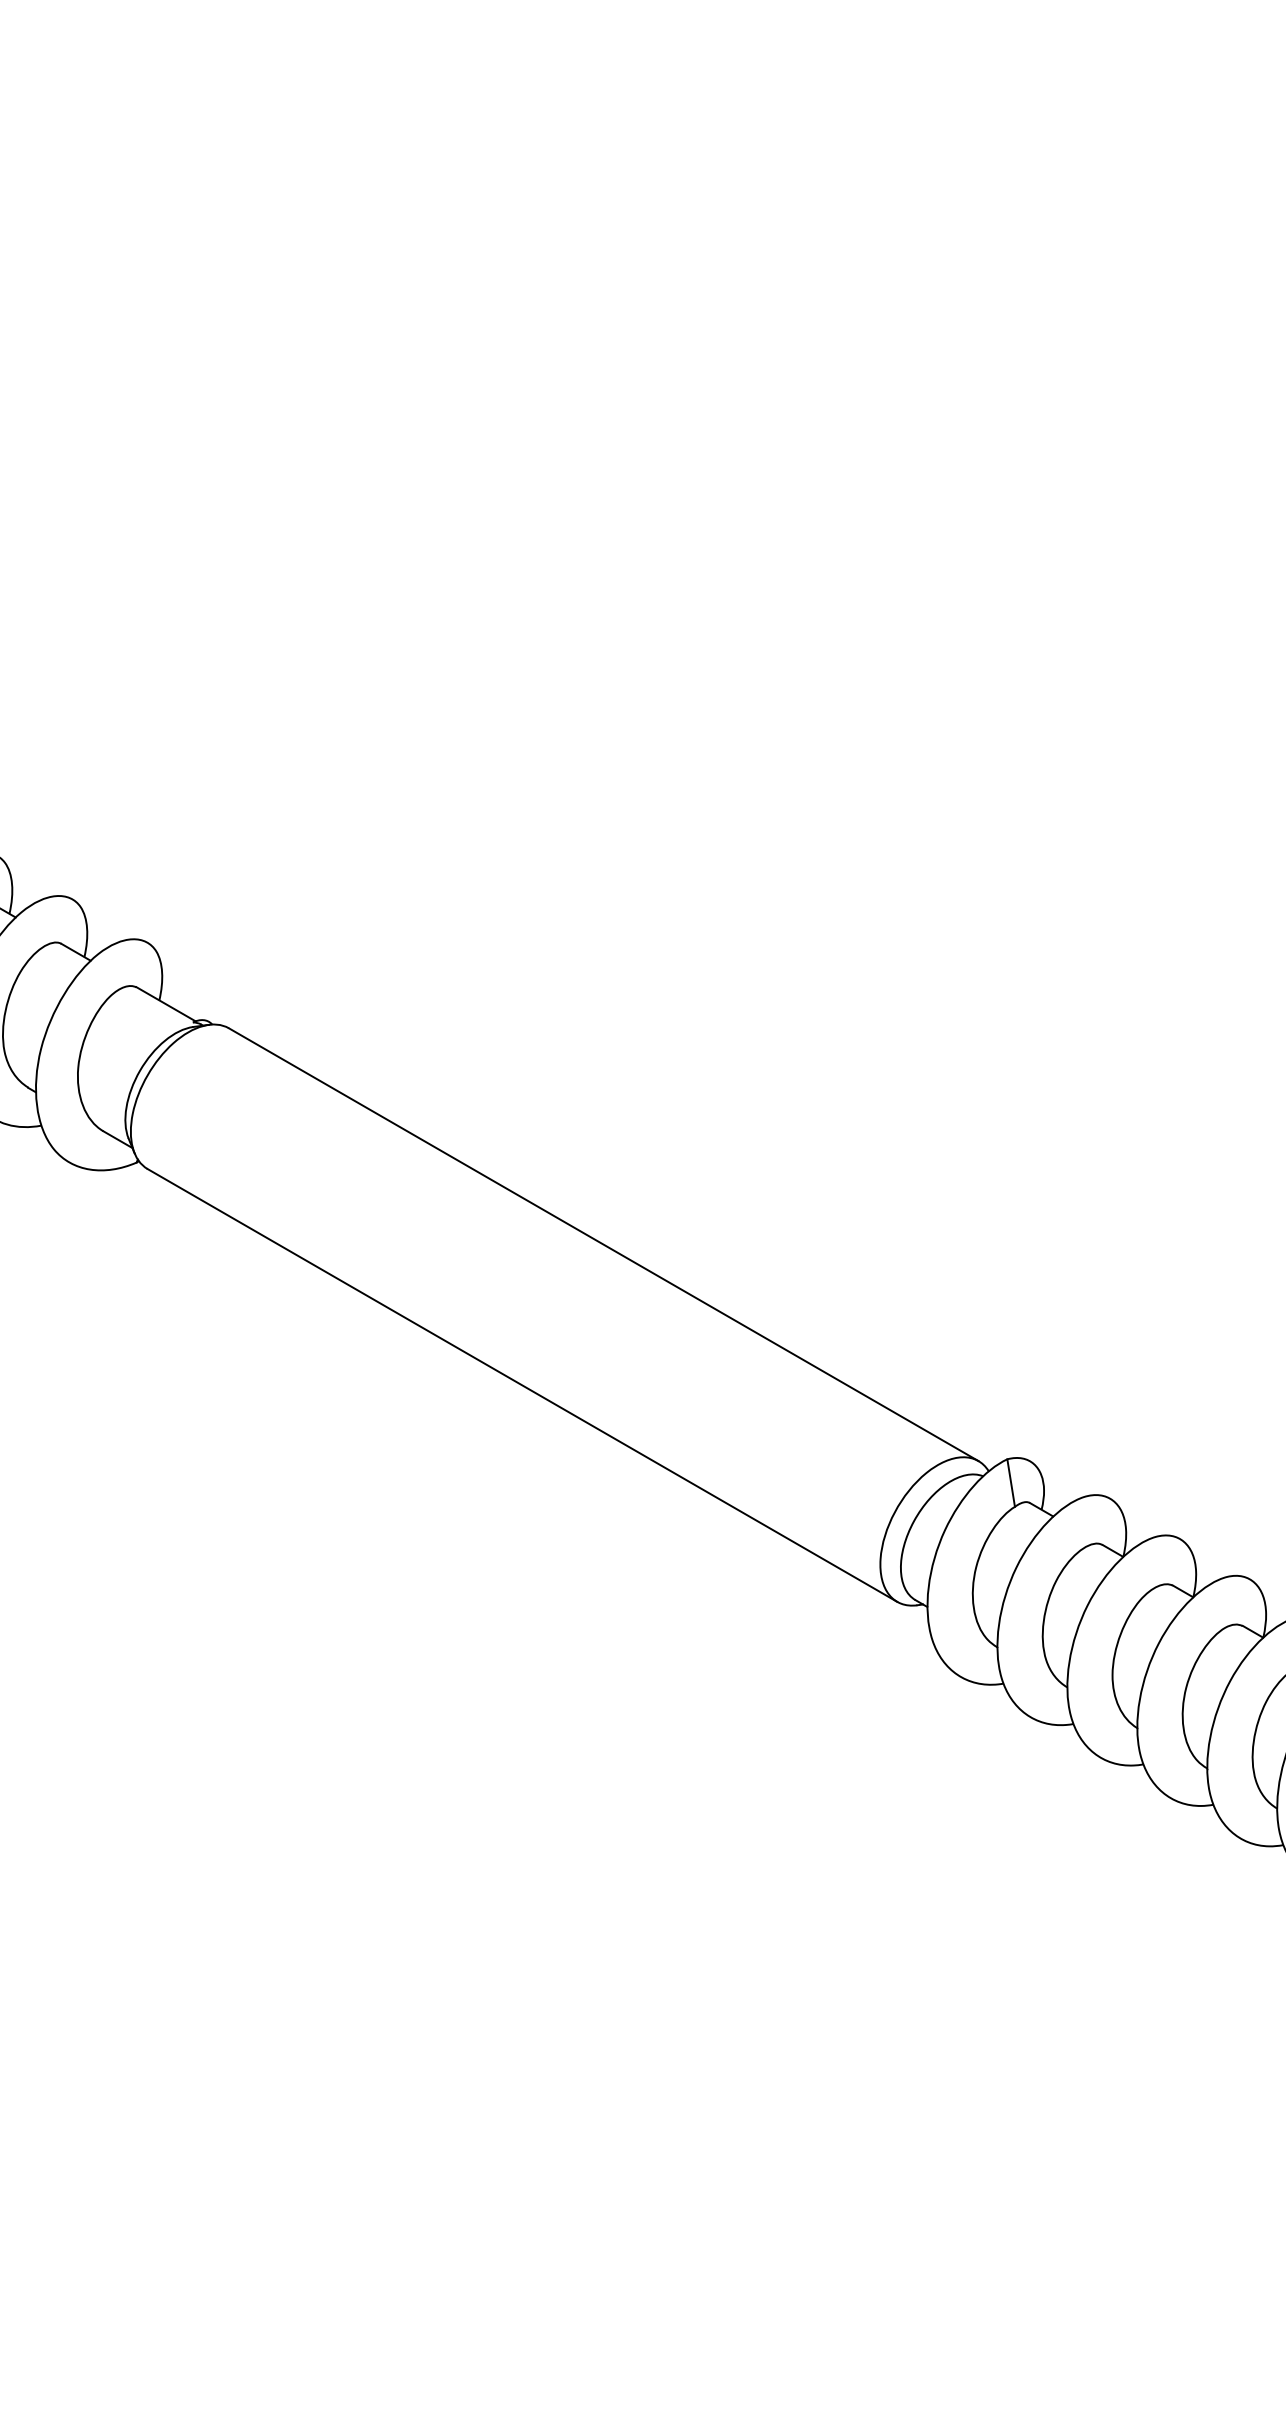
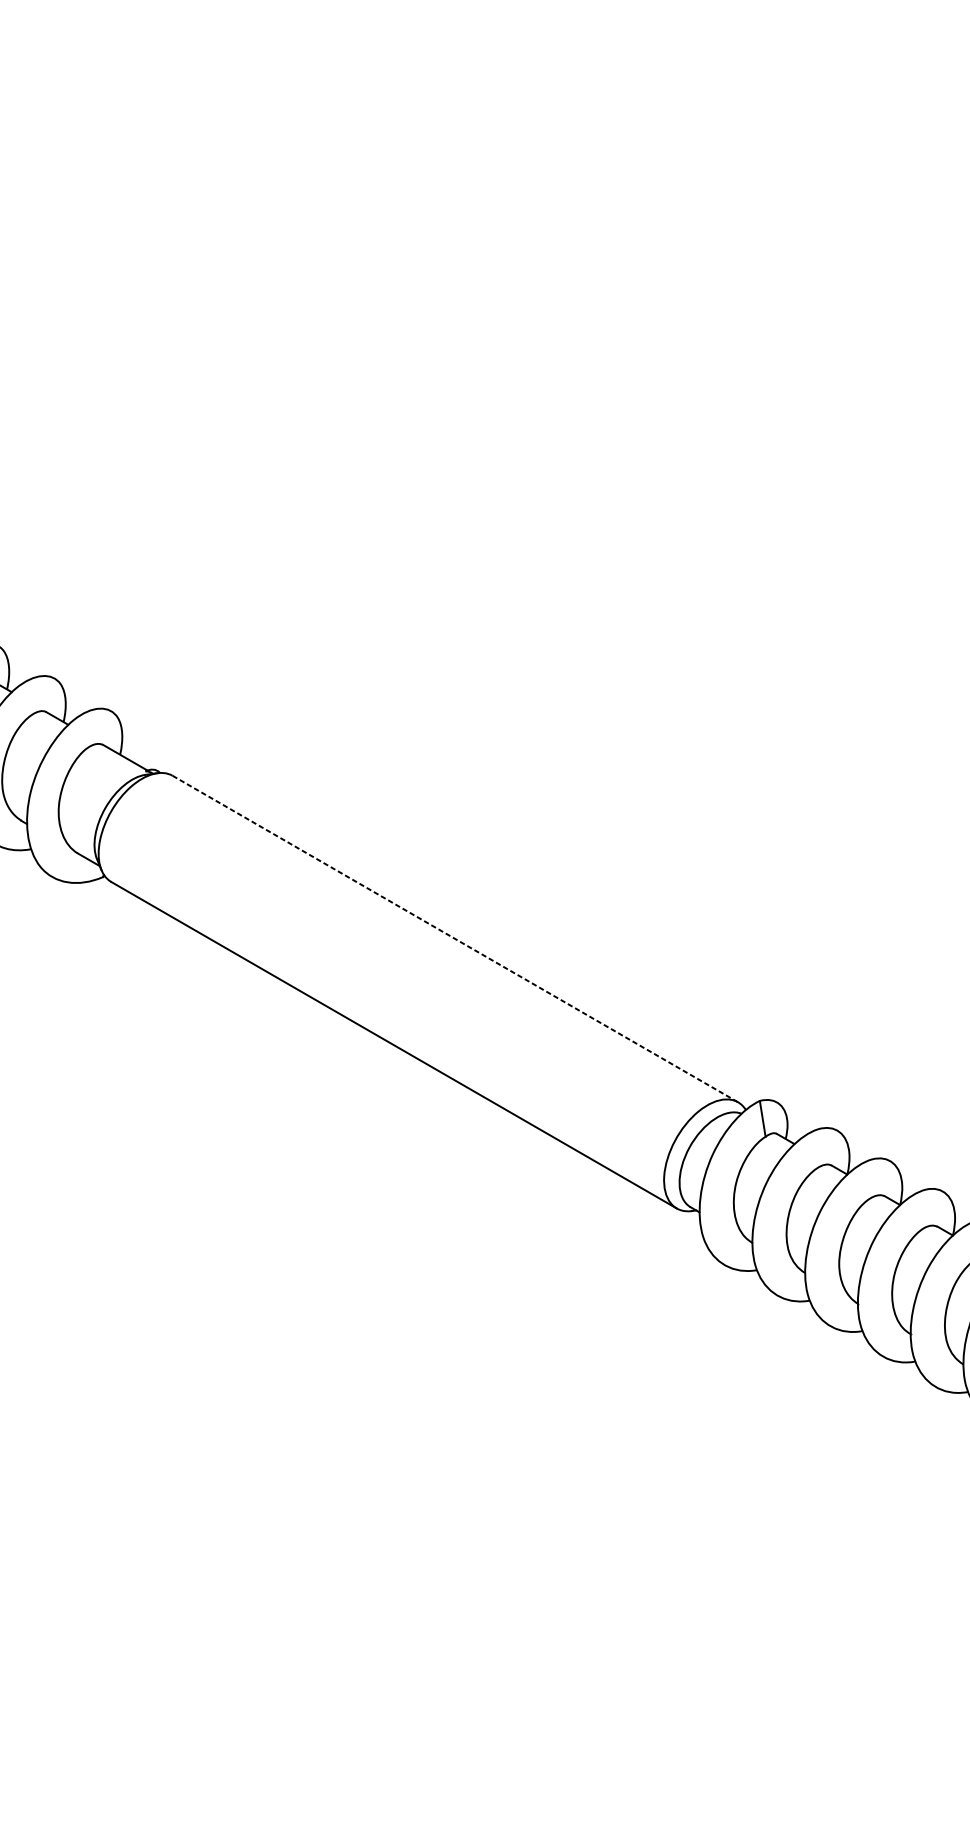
line: (603, 1244) -> (455, 938), solid -> dashed

